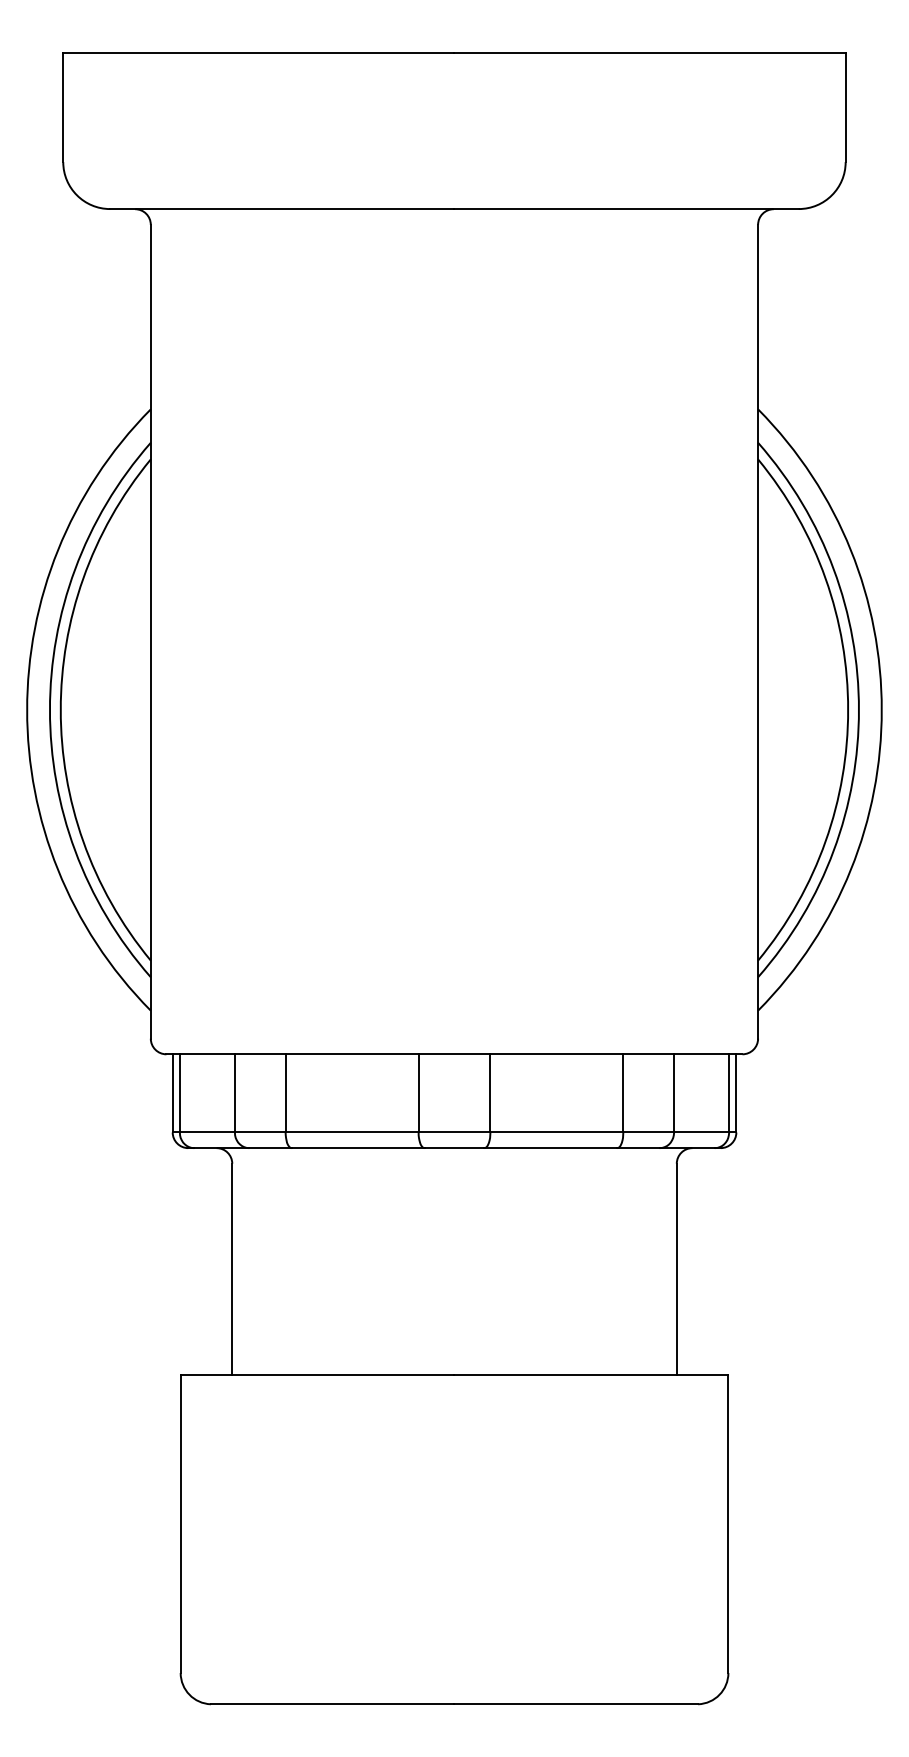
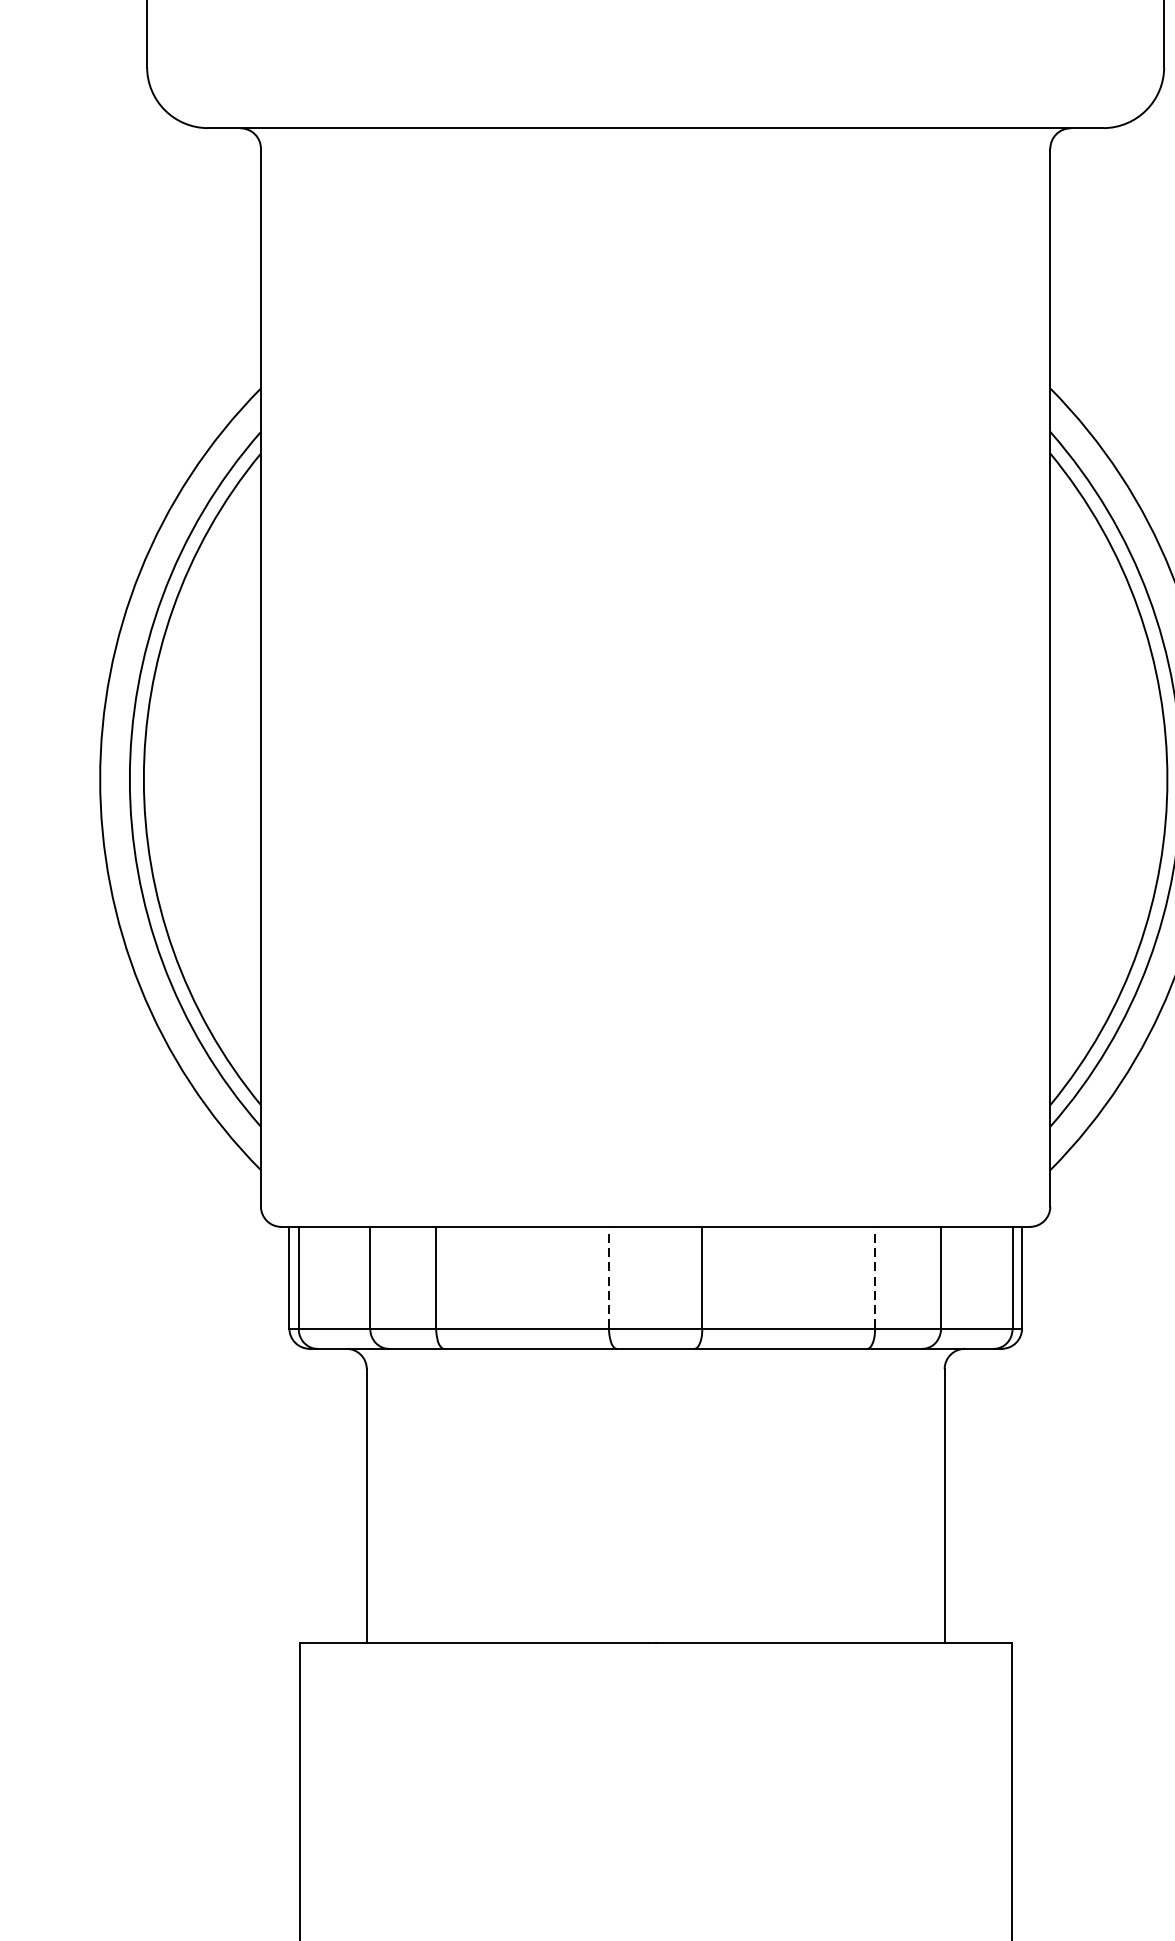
line: (418, 1092) -> (608, 1276), solid -> dashed
line: (623, 1092) -> (875, 1276), solid -> dashed

